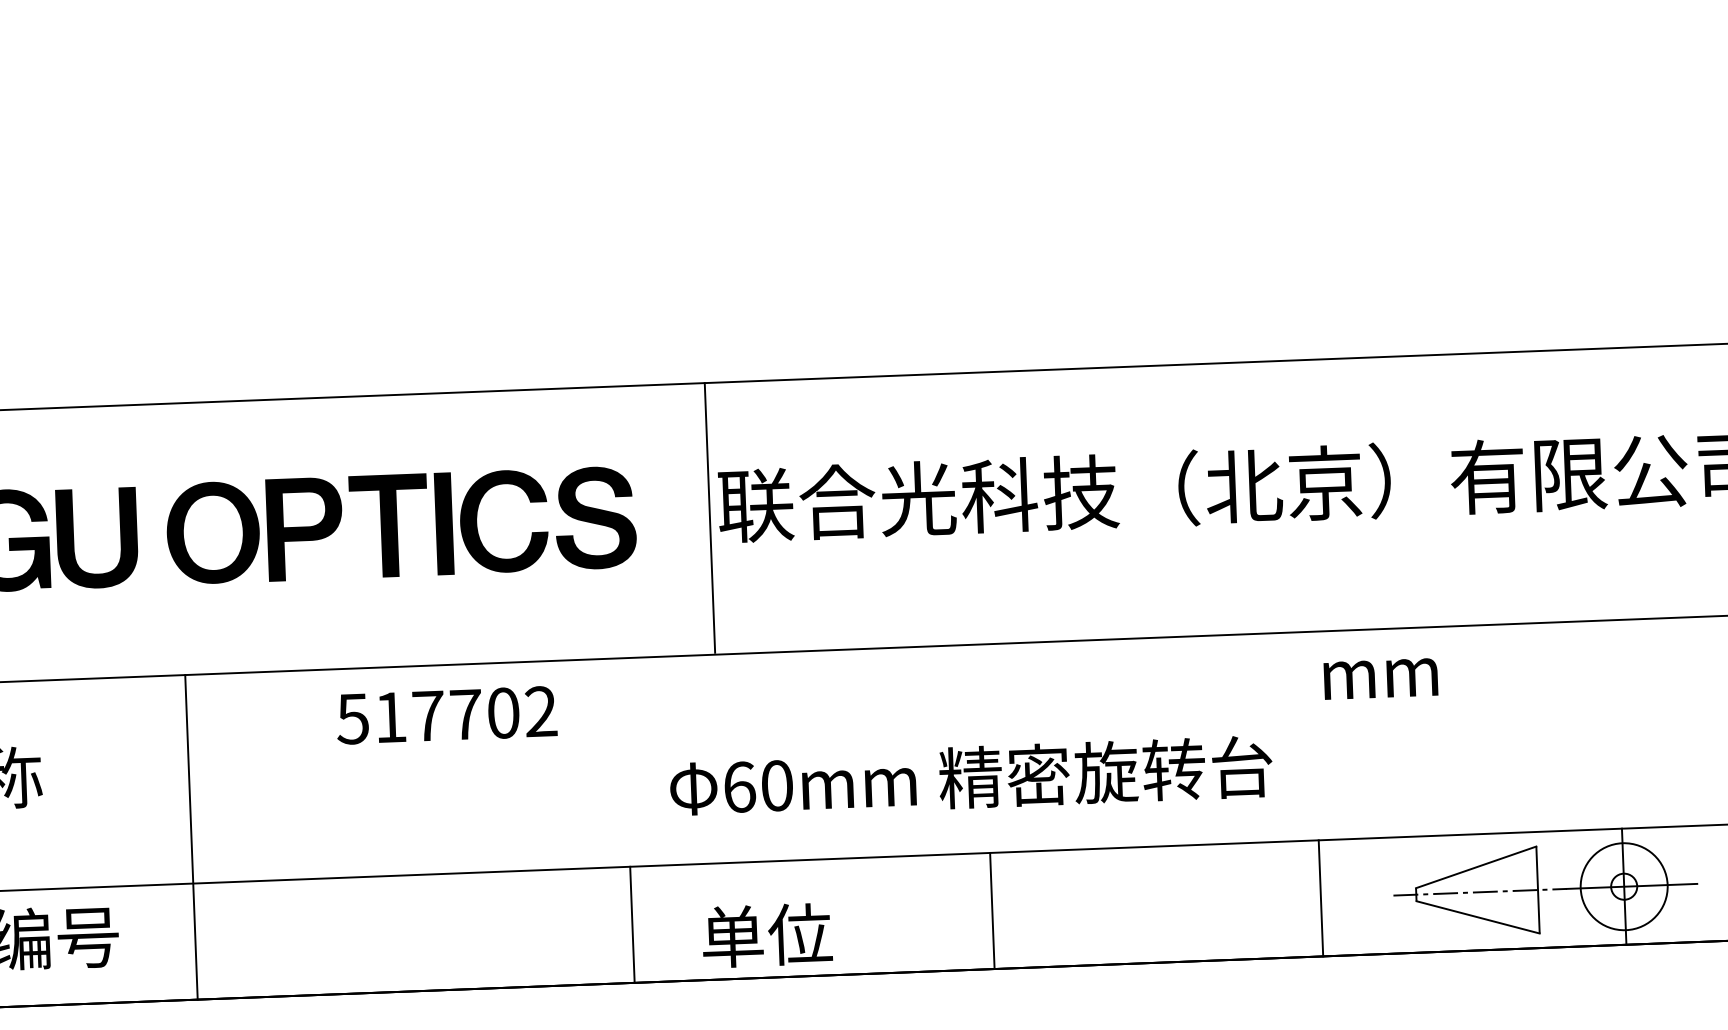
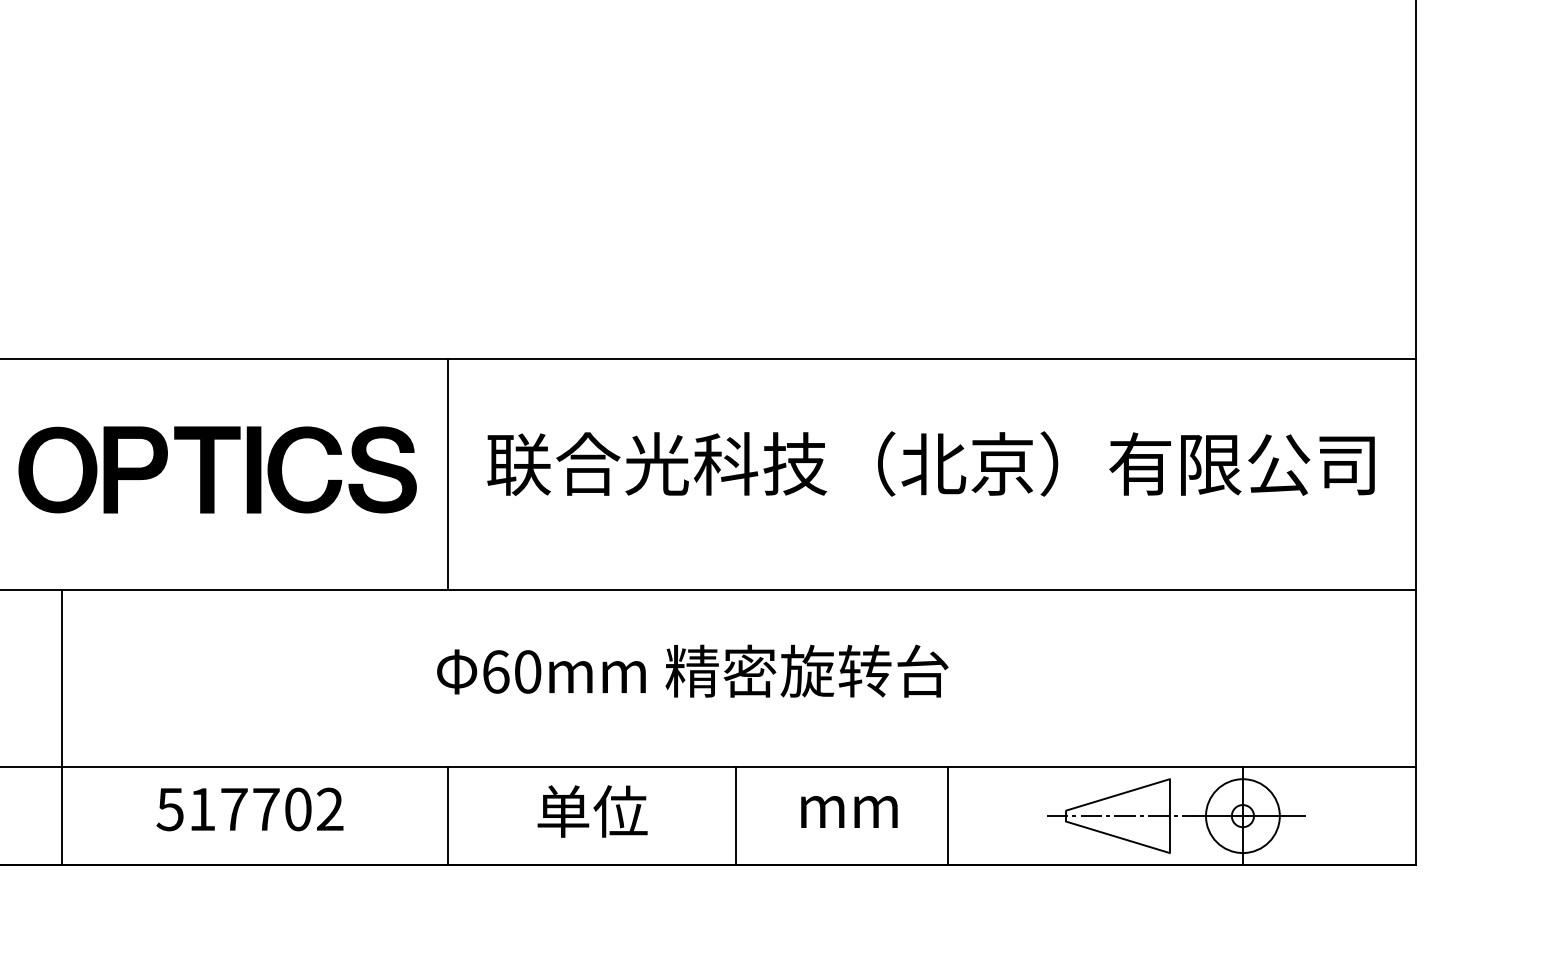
line: (709, 517) -> (447, 473), moved
text: (1381, 678) -> (849, 811), moved
text: (446, 715) -> (249, 809), moved
text: (970, 776) -> (692, 670), moved
line: (191, 837) -> (61, 727), moved
line: (1321, 897) -> (948, 815), moved
line: (992, 910) -> (736, 815), moved
line: (632, 924) -> (447, 815), moved
text: (767, 935) -> (592, 811), moved

